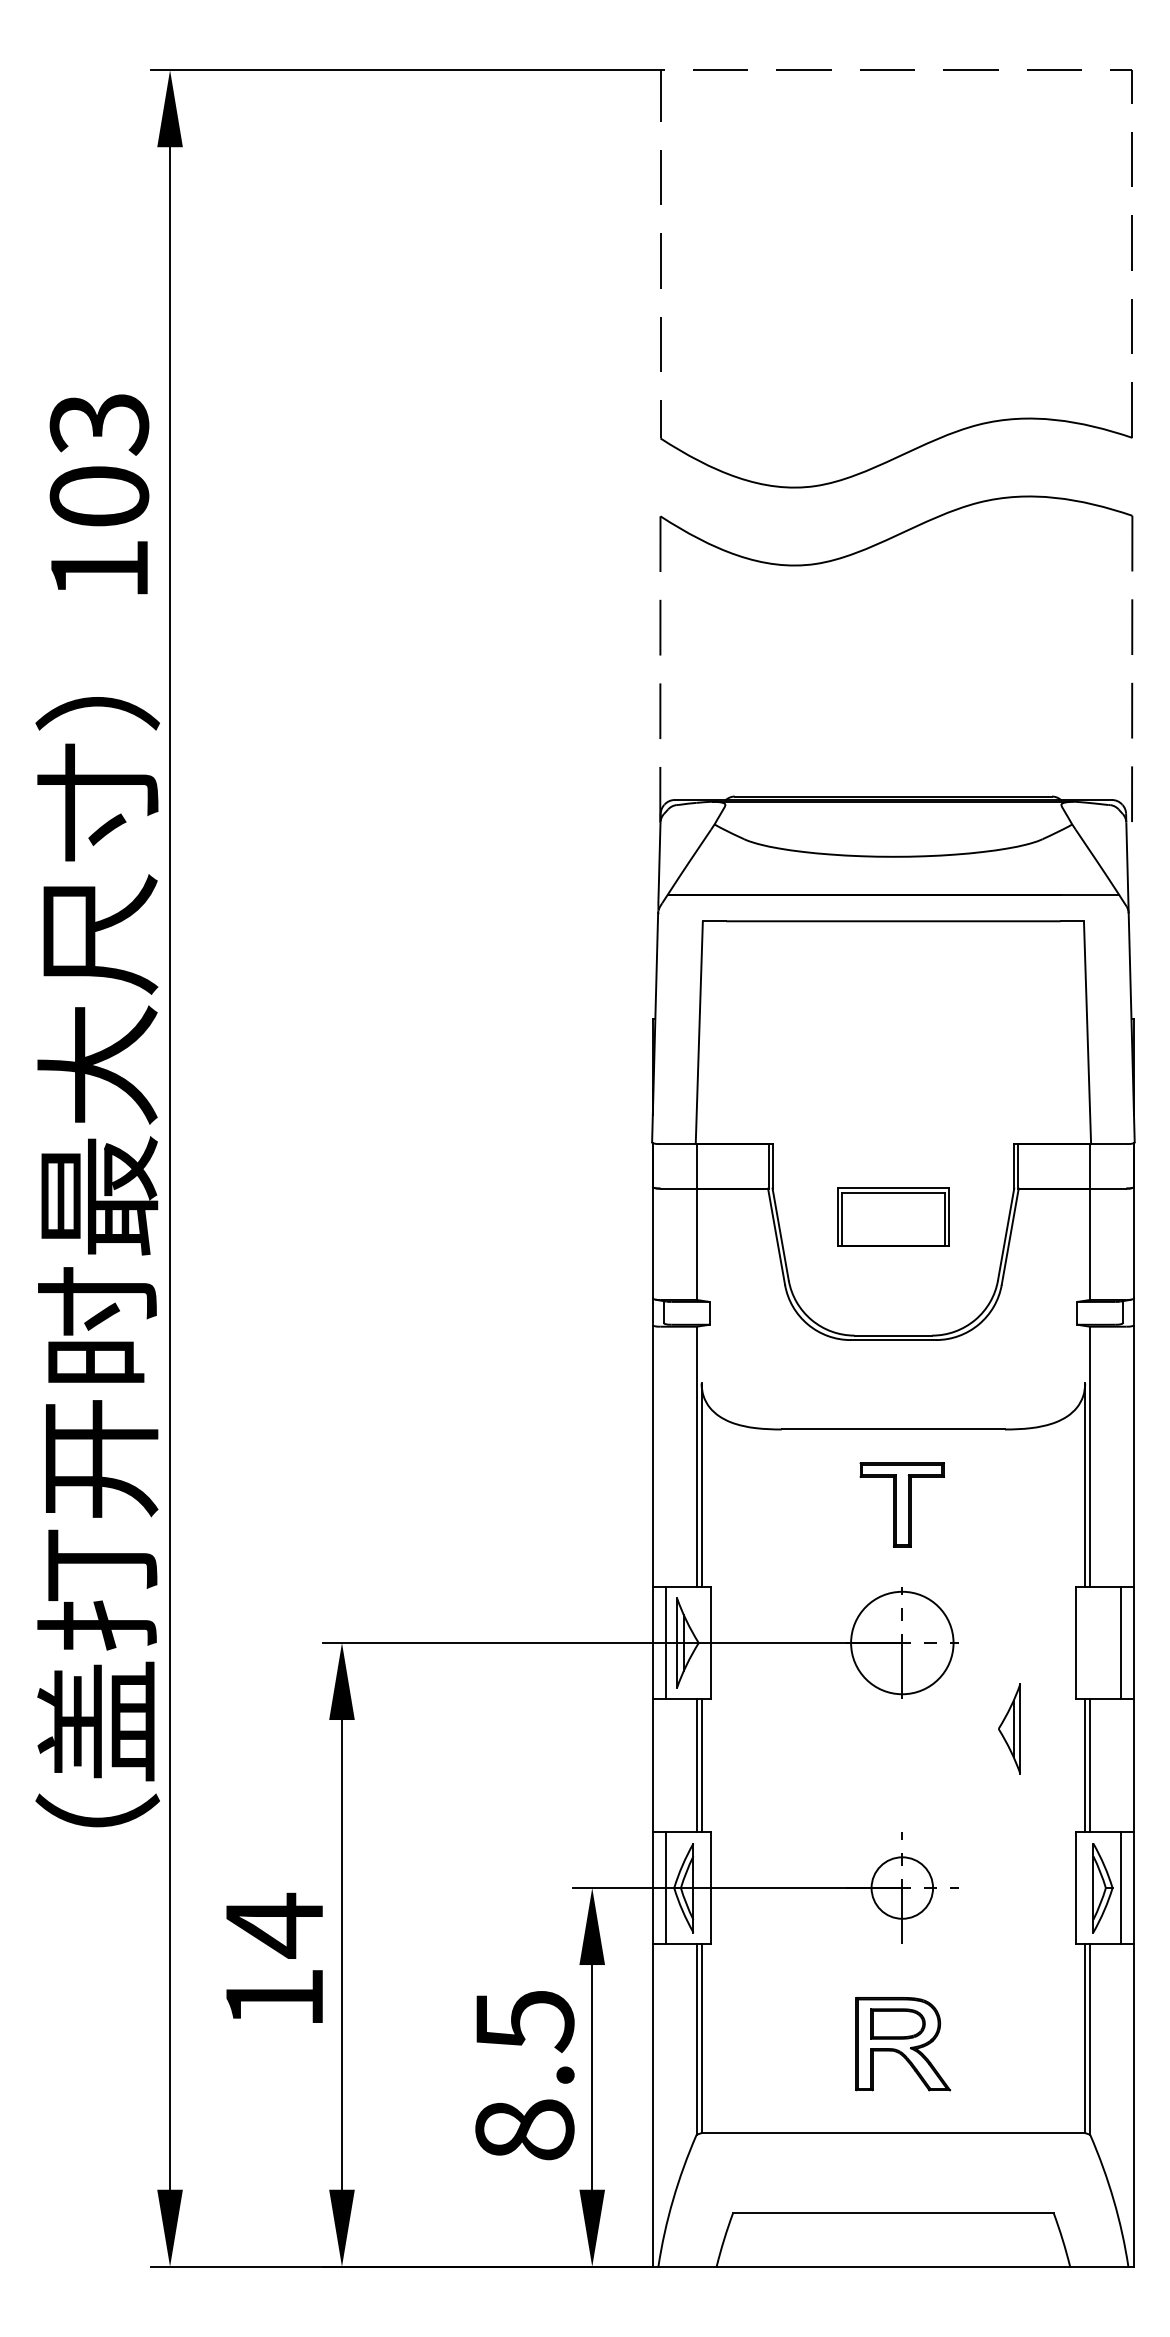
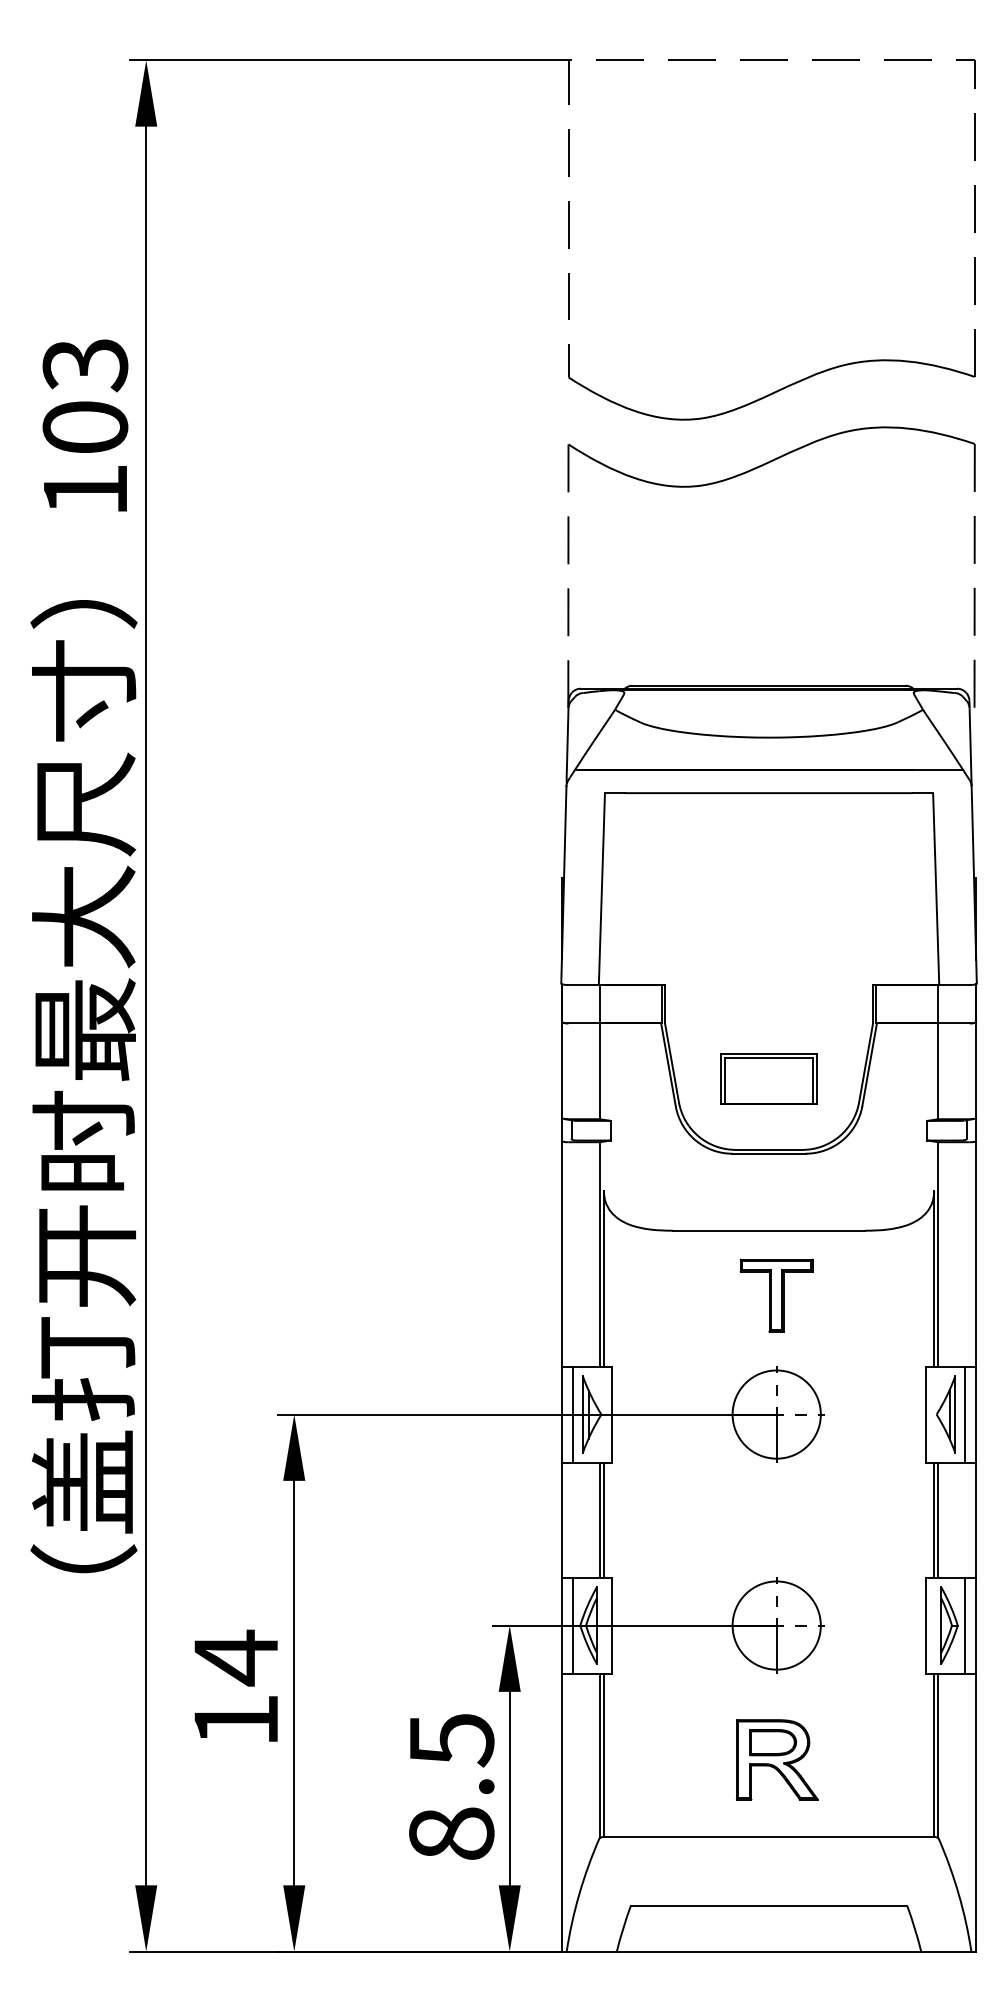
part: (892, 1216) -> (768, 1078), moved
part: (1008, 1728) -> (945, 1414), moved
circle: (902, 1887) -> (776, 1625), size x1.67

